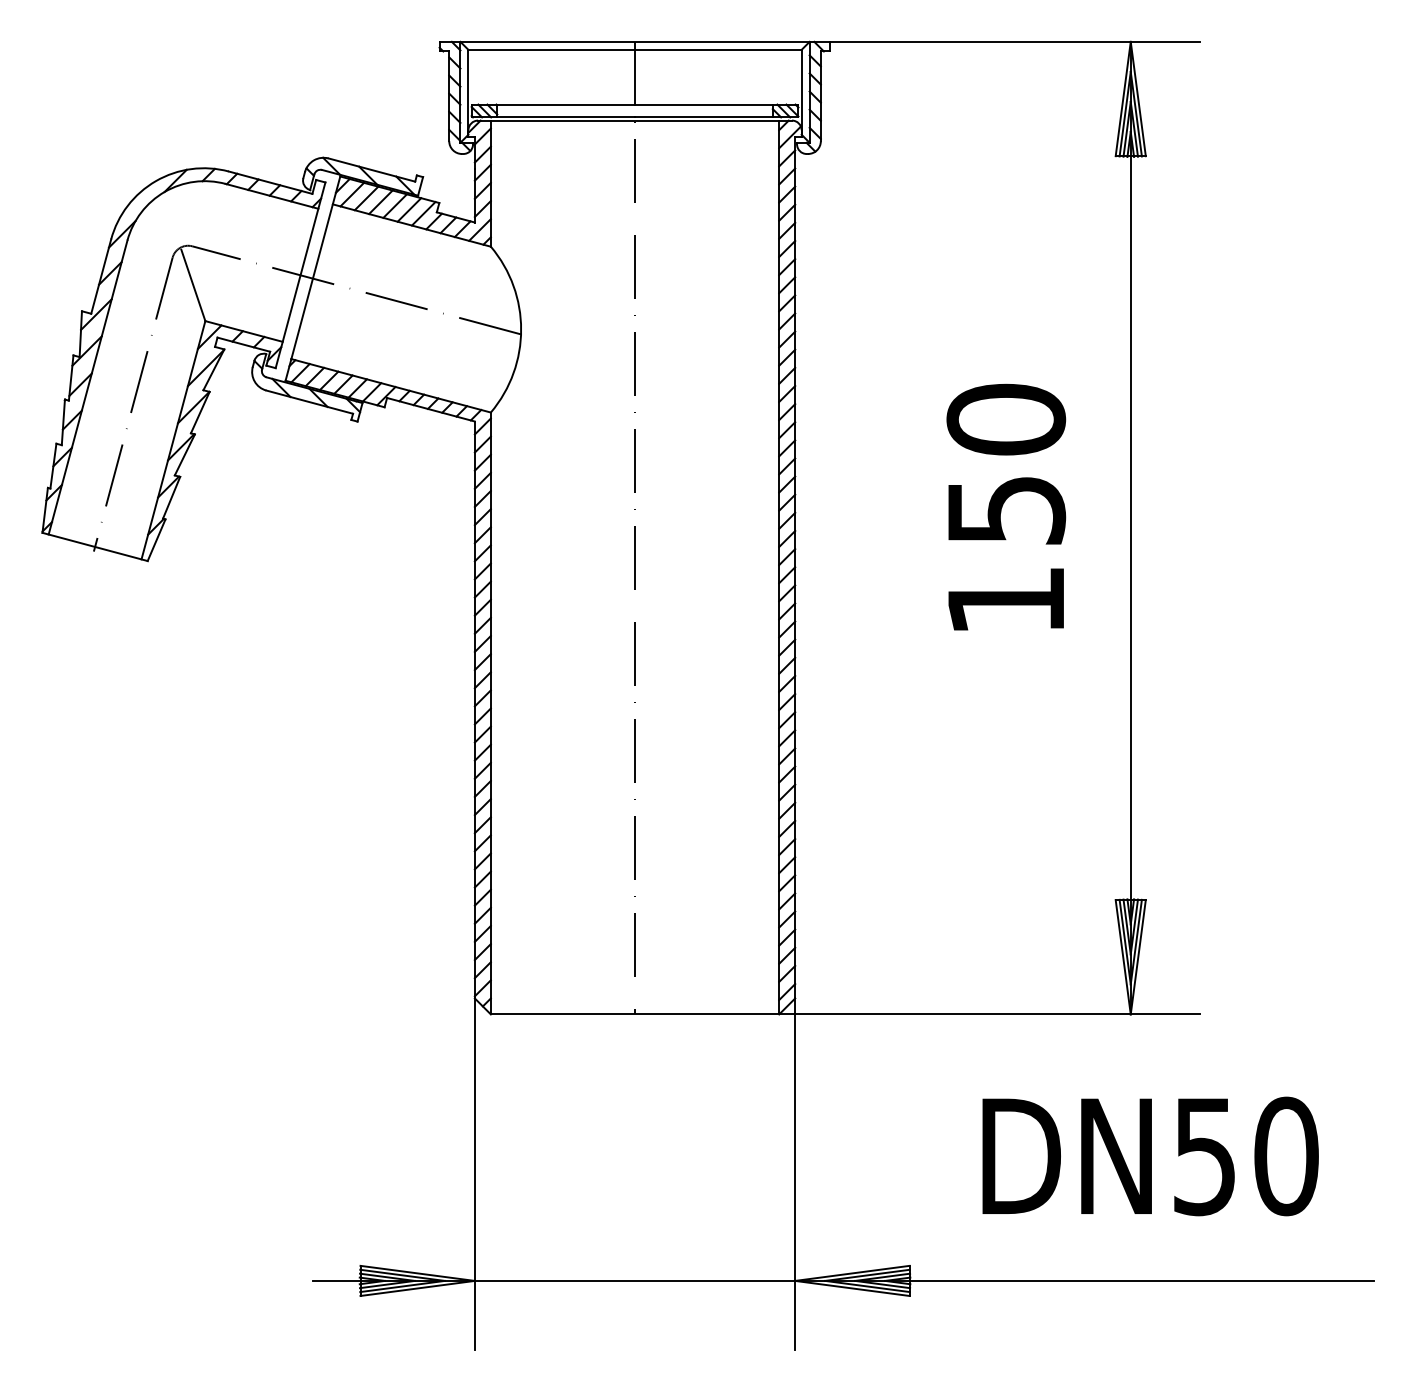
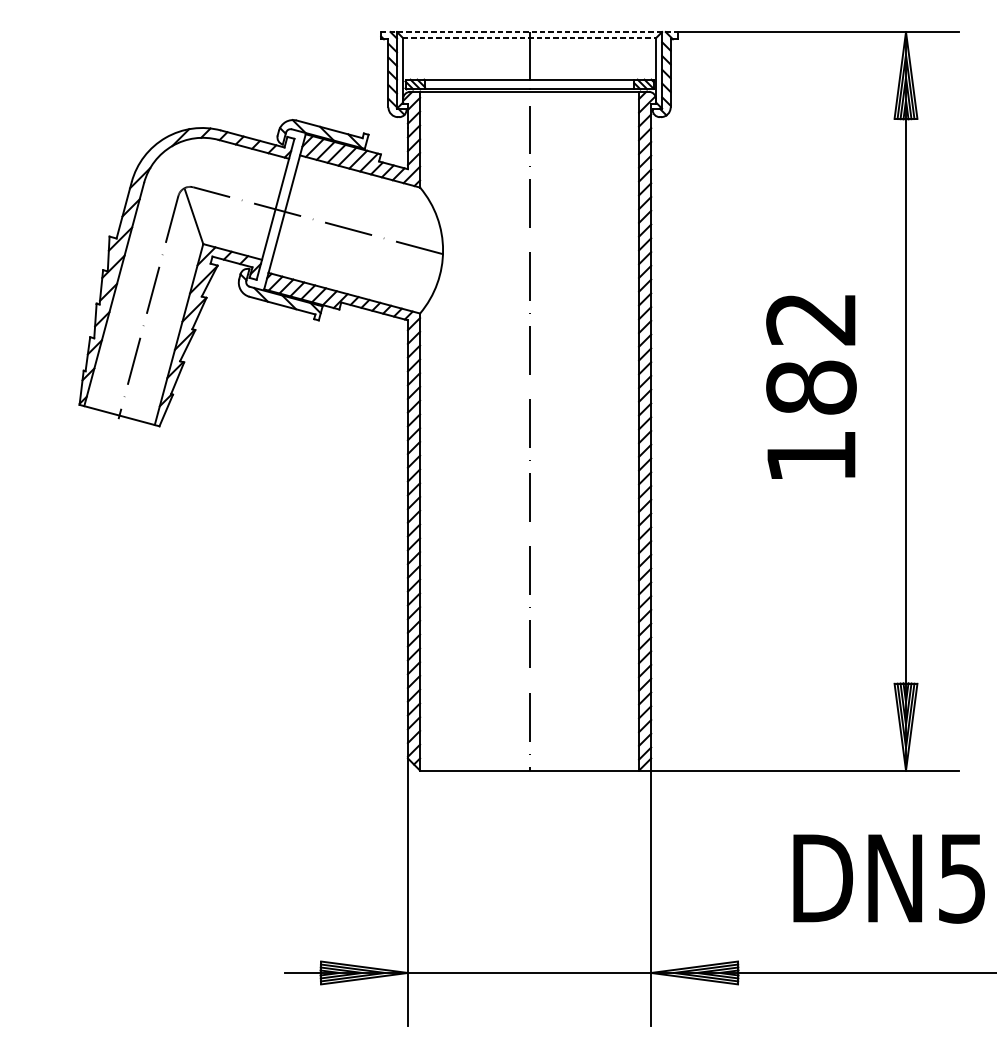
line: (635, 41) -> (529, 31), solid -> dashed
line: (635, 49) -> (529, 37), solid -> dashed
text: (1006, 464) -> (811, 352), 150 -> 182

